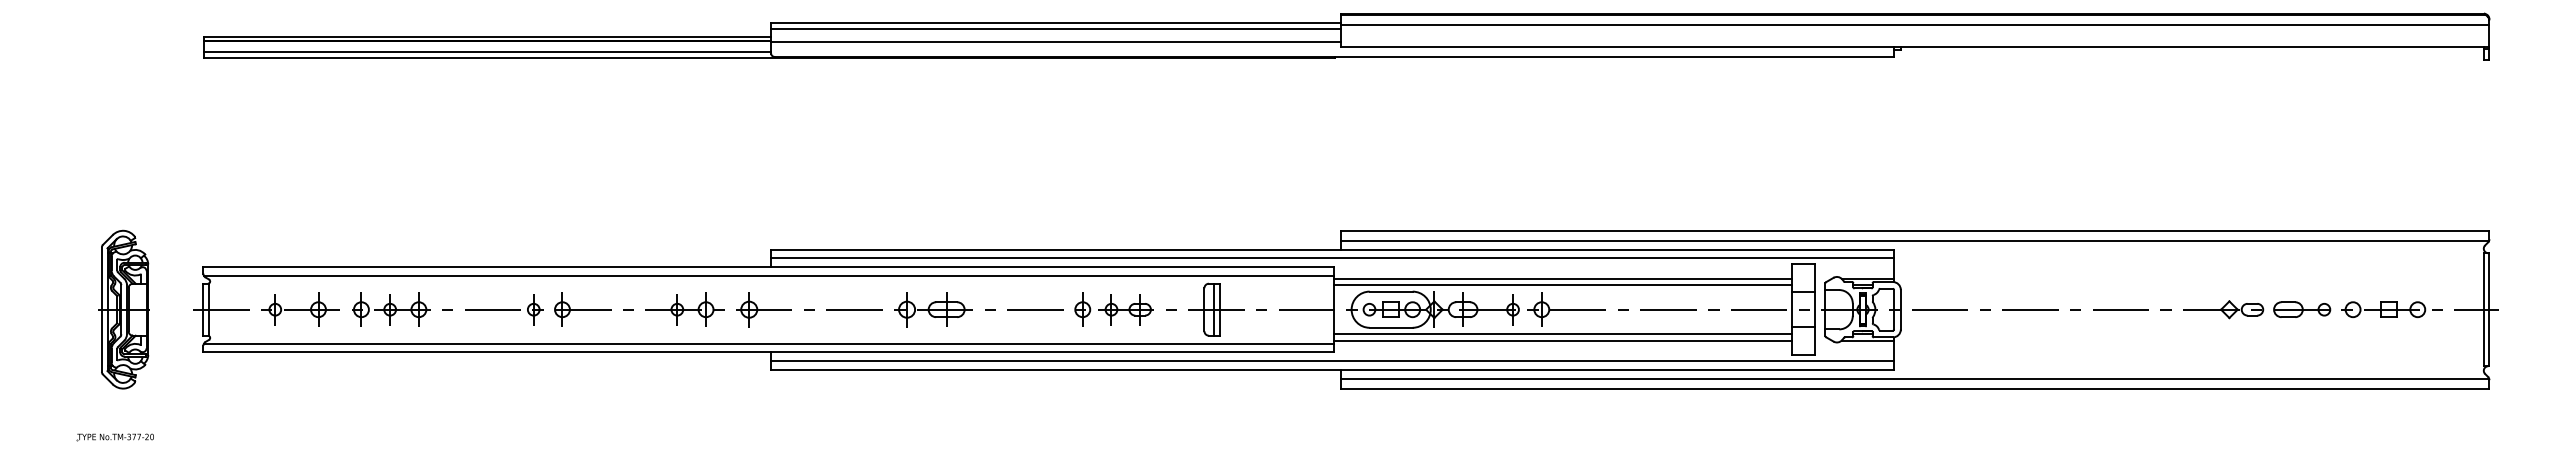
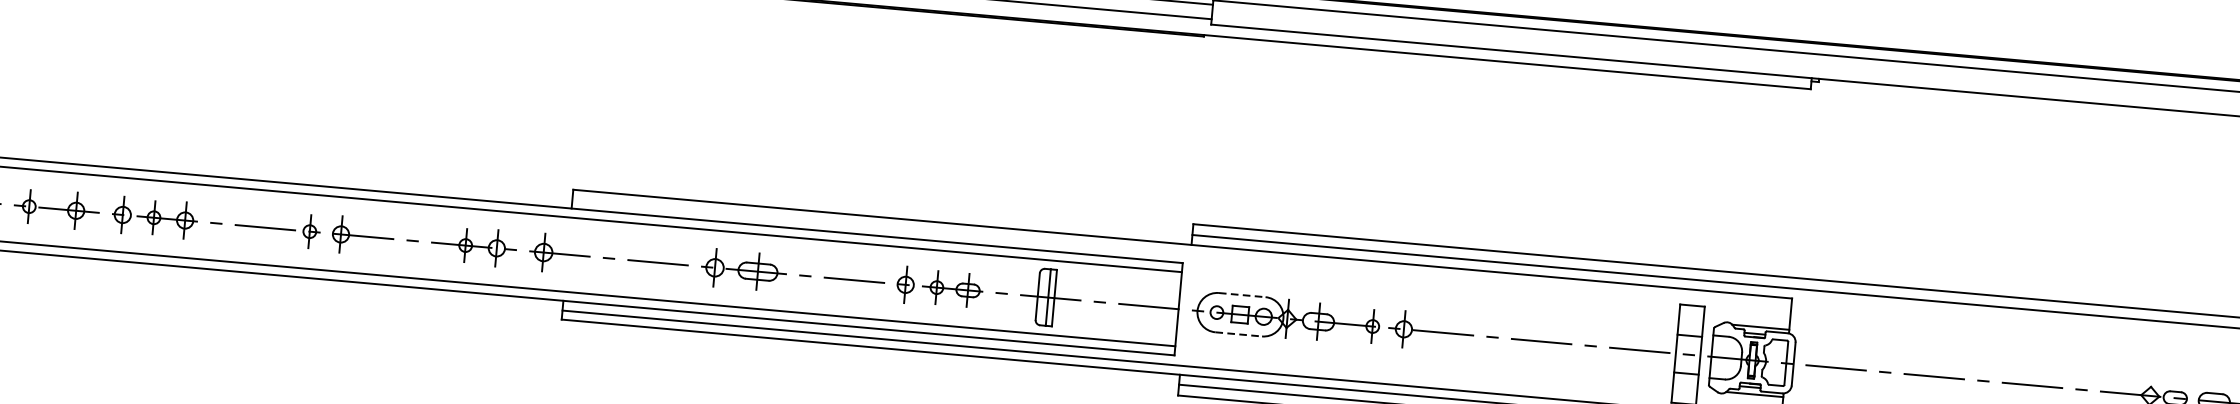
line: (1332, 258) -> (1181, 253), removed
line: (1563, 278) -> (1430, 297), removed
line: (1563, 285) -> (1429, 305), removed
line: (1391, 291) -> (1242, 294), solid -> dashed
line: (1391, 327) -> (1239, 334), solid -> dashed
line: (1563, 334) -> (1425, 358), removed
line: (1563, 340) -> (1424, 364), removed

